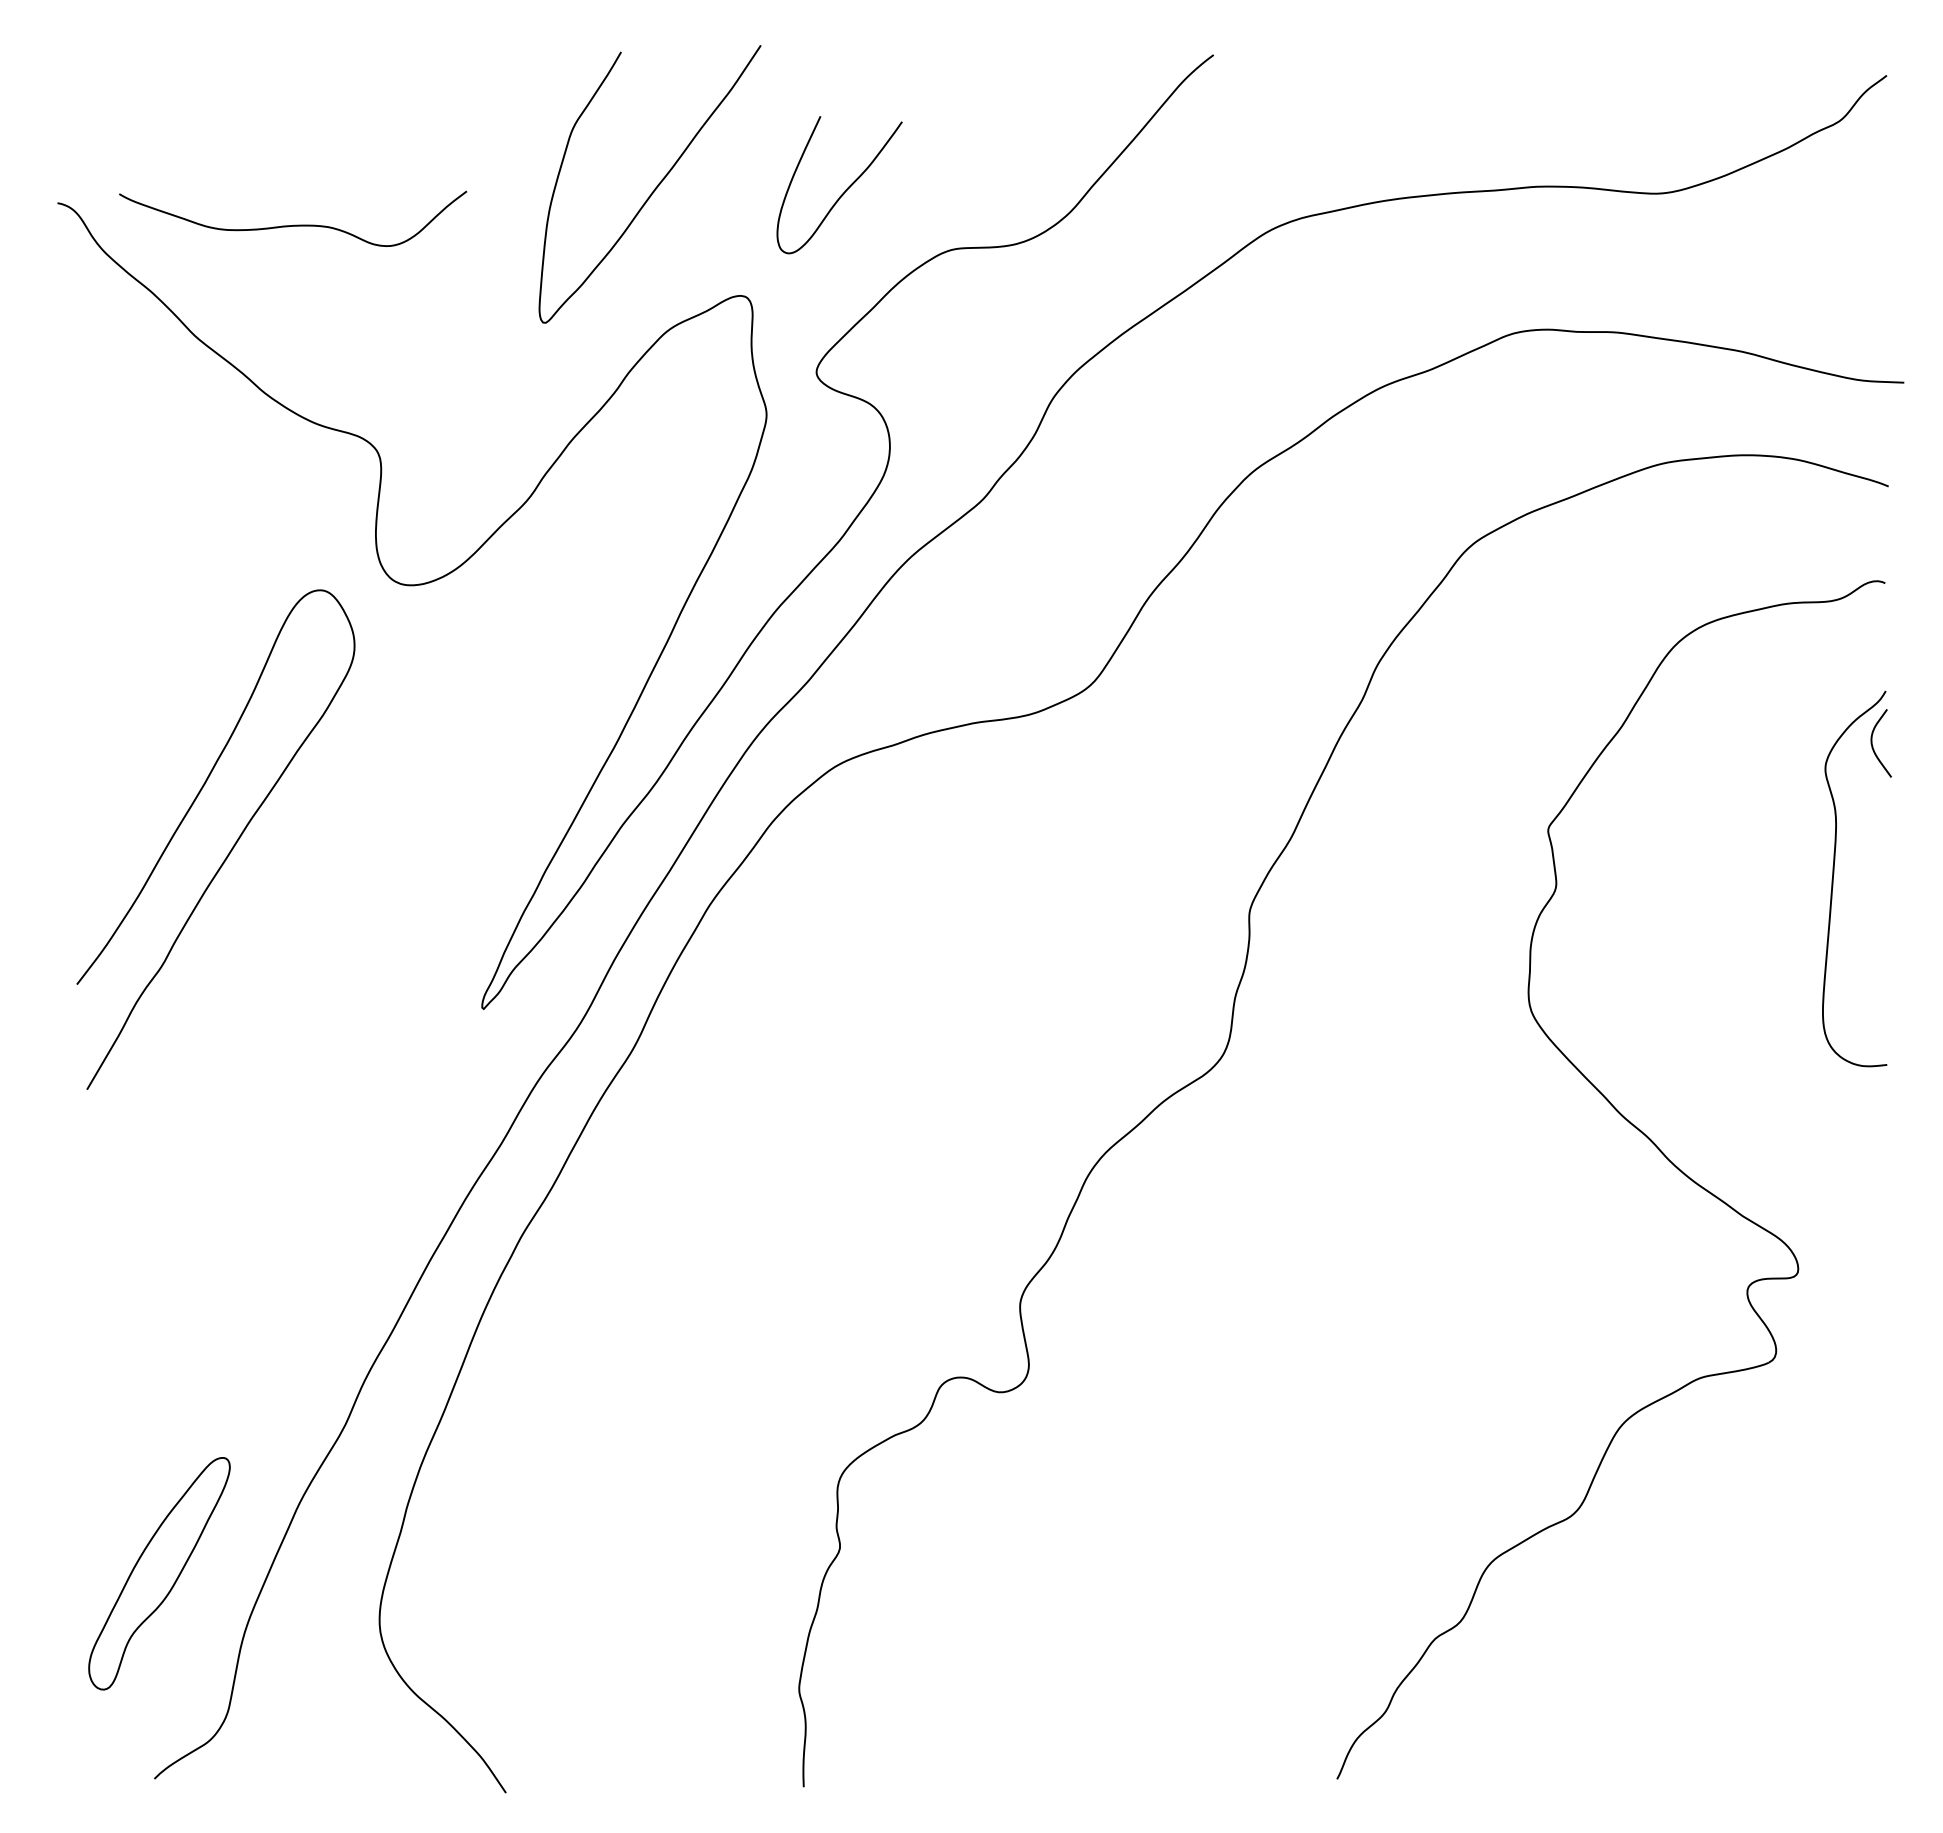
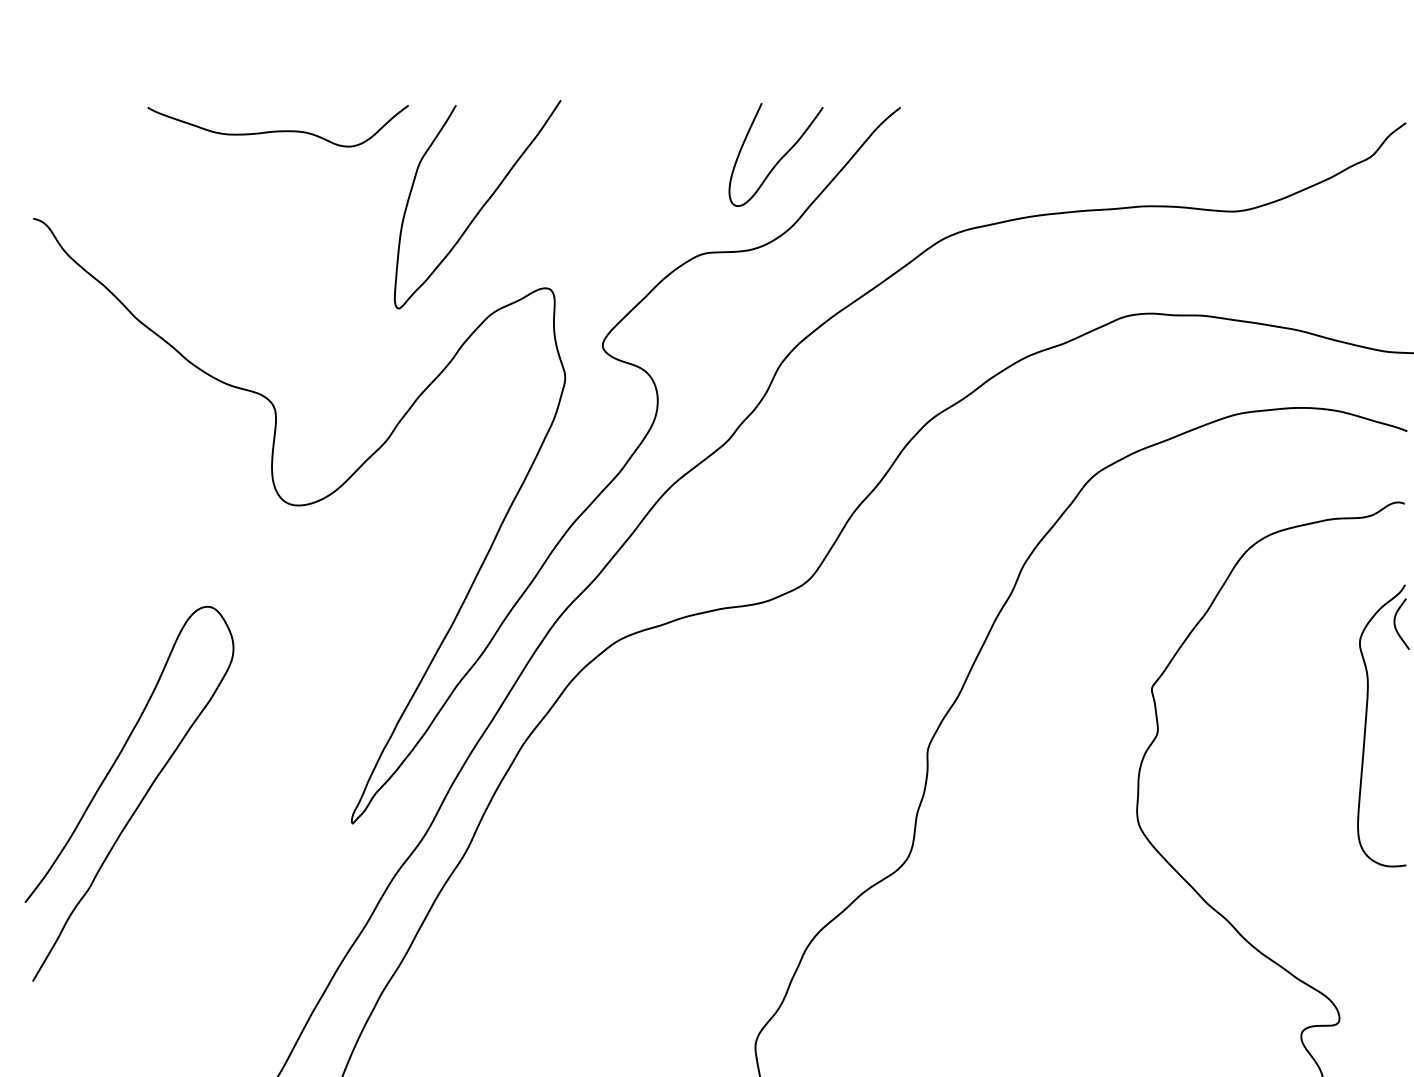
curve: (845, 189) -> (780, 158), moved
curve: (294, 224) -> (279, 130), moved
curve: (230, 849) -> (140, 801), moved

